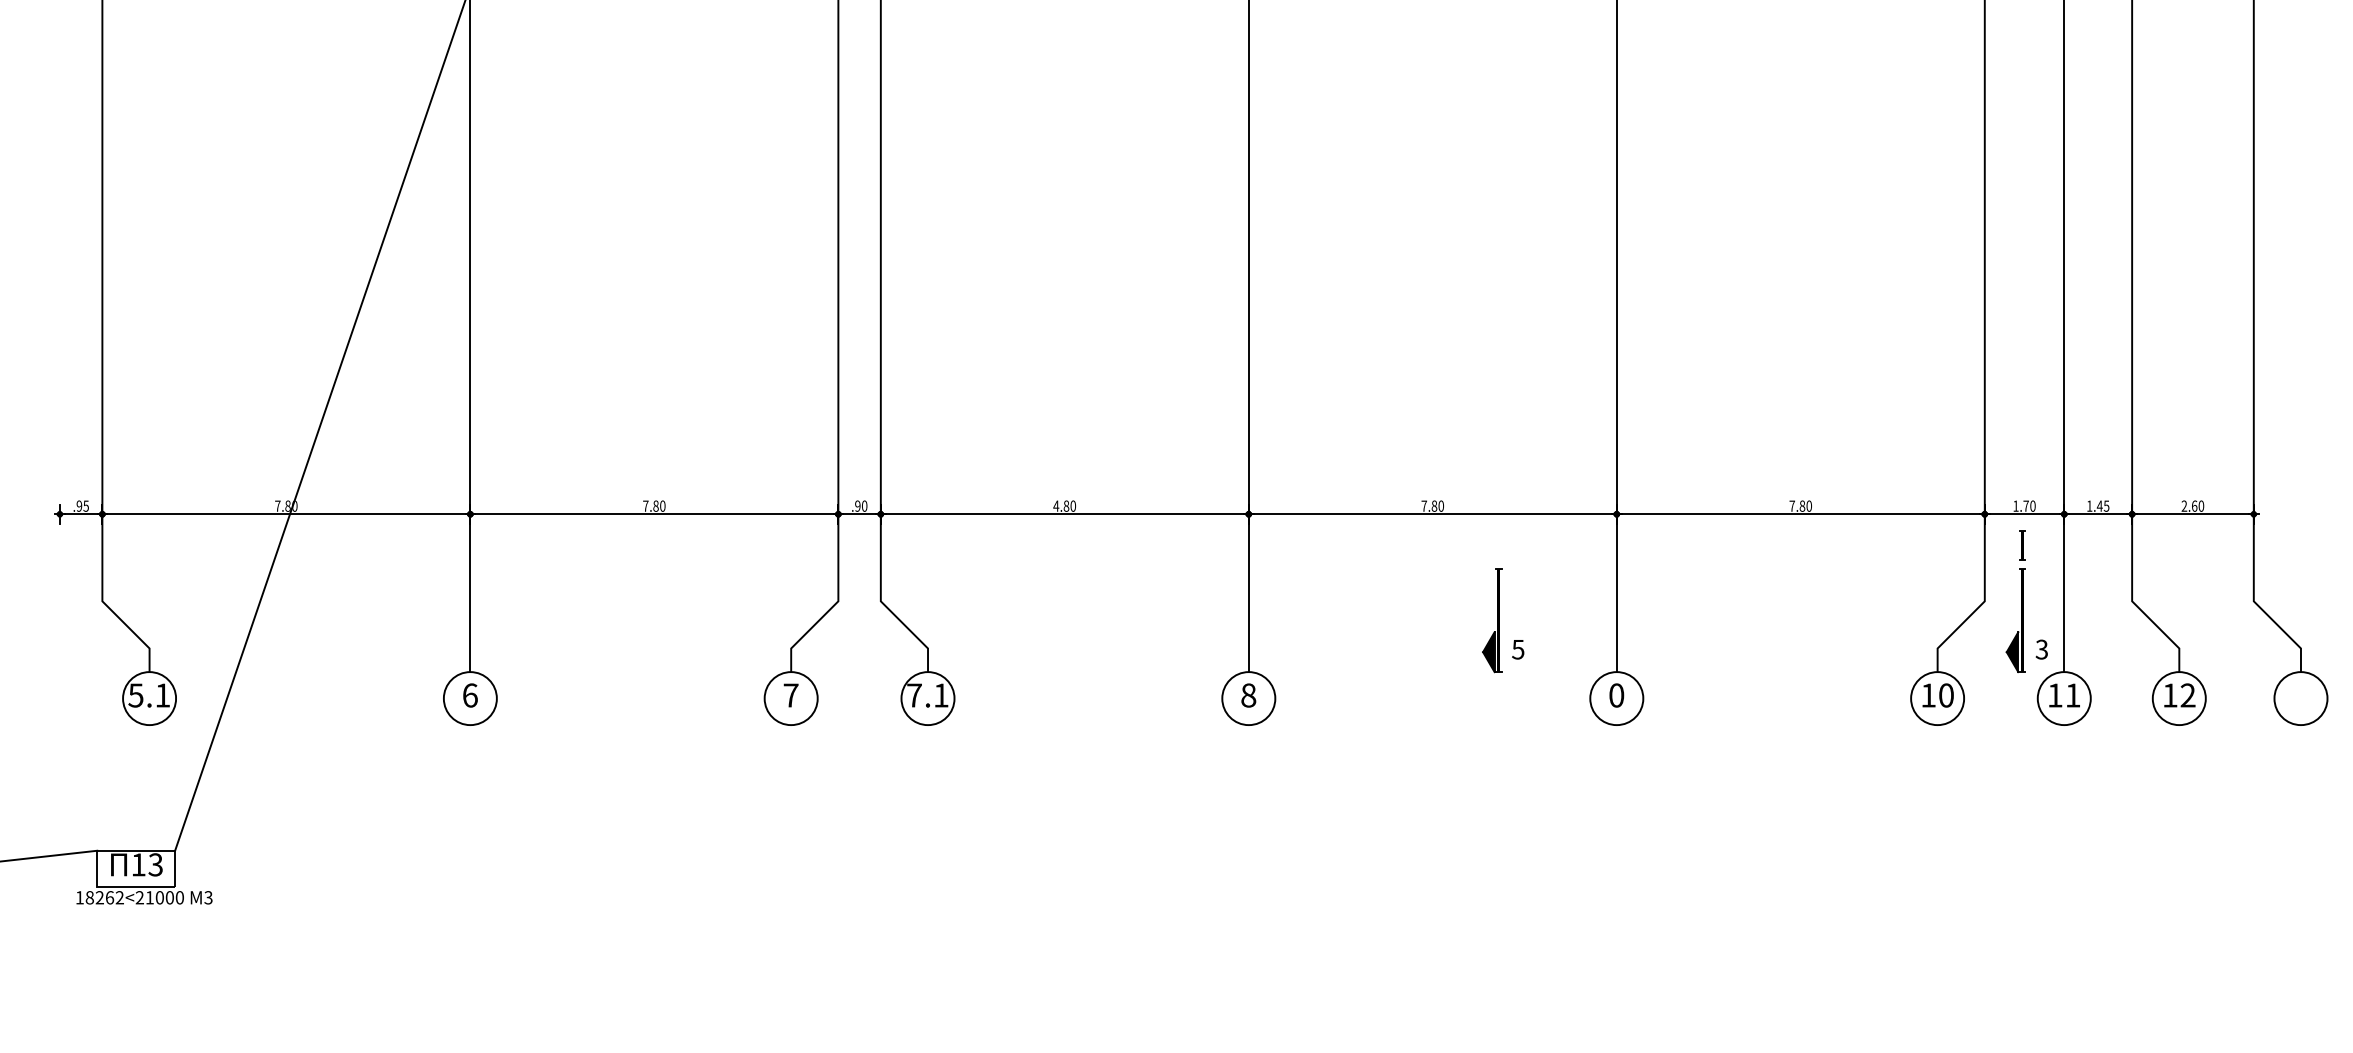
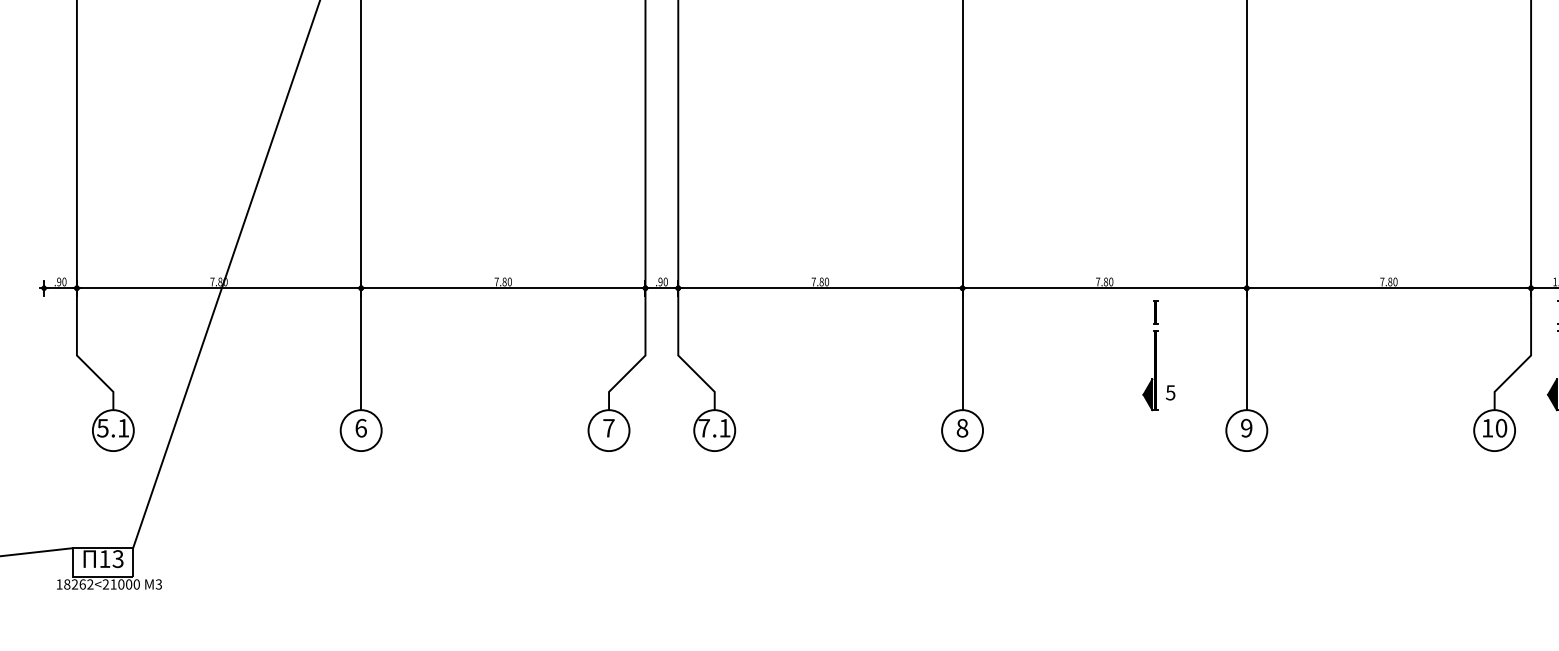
text: (85, 505) -> (63, 281), .95 -> .90
text: (1056, 505) -> (813, 281), 4.80 -> 7.80
part: (1498, 545) -> (1155, 312), added
text: (1616, 695) -> (1246, 428), 0 -> 9

